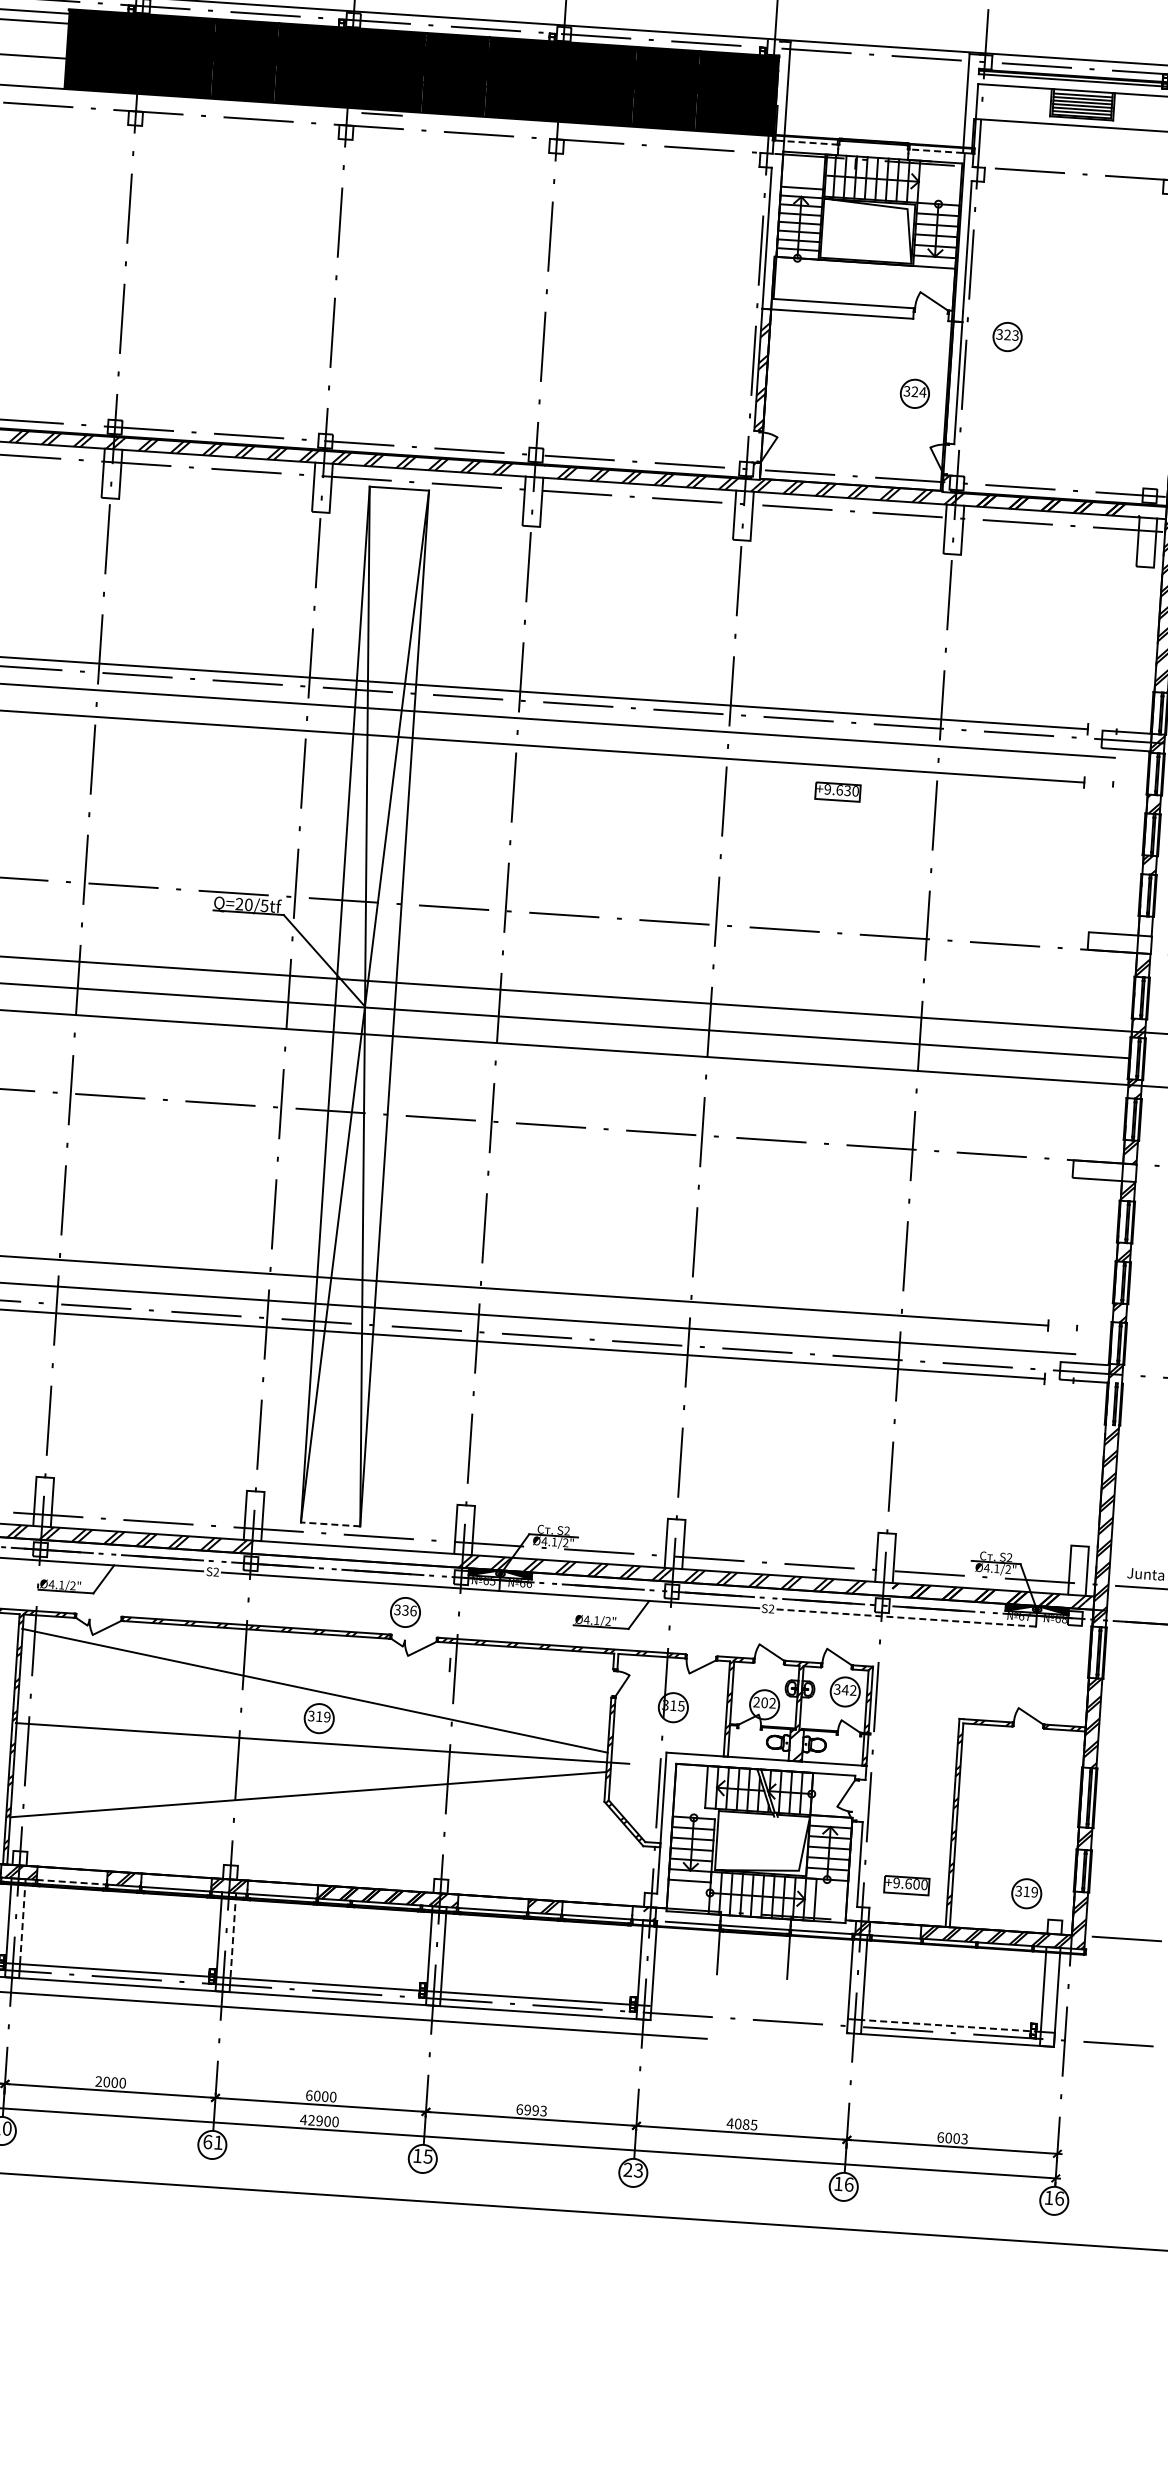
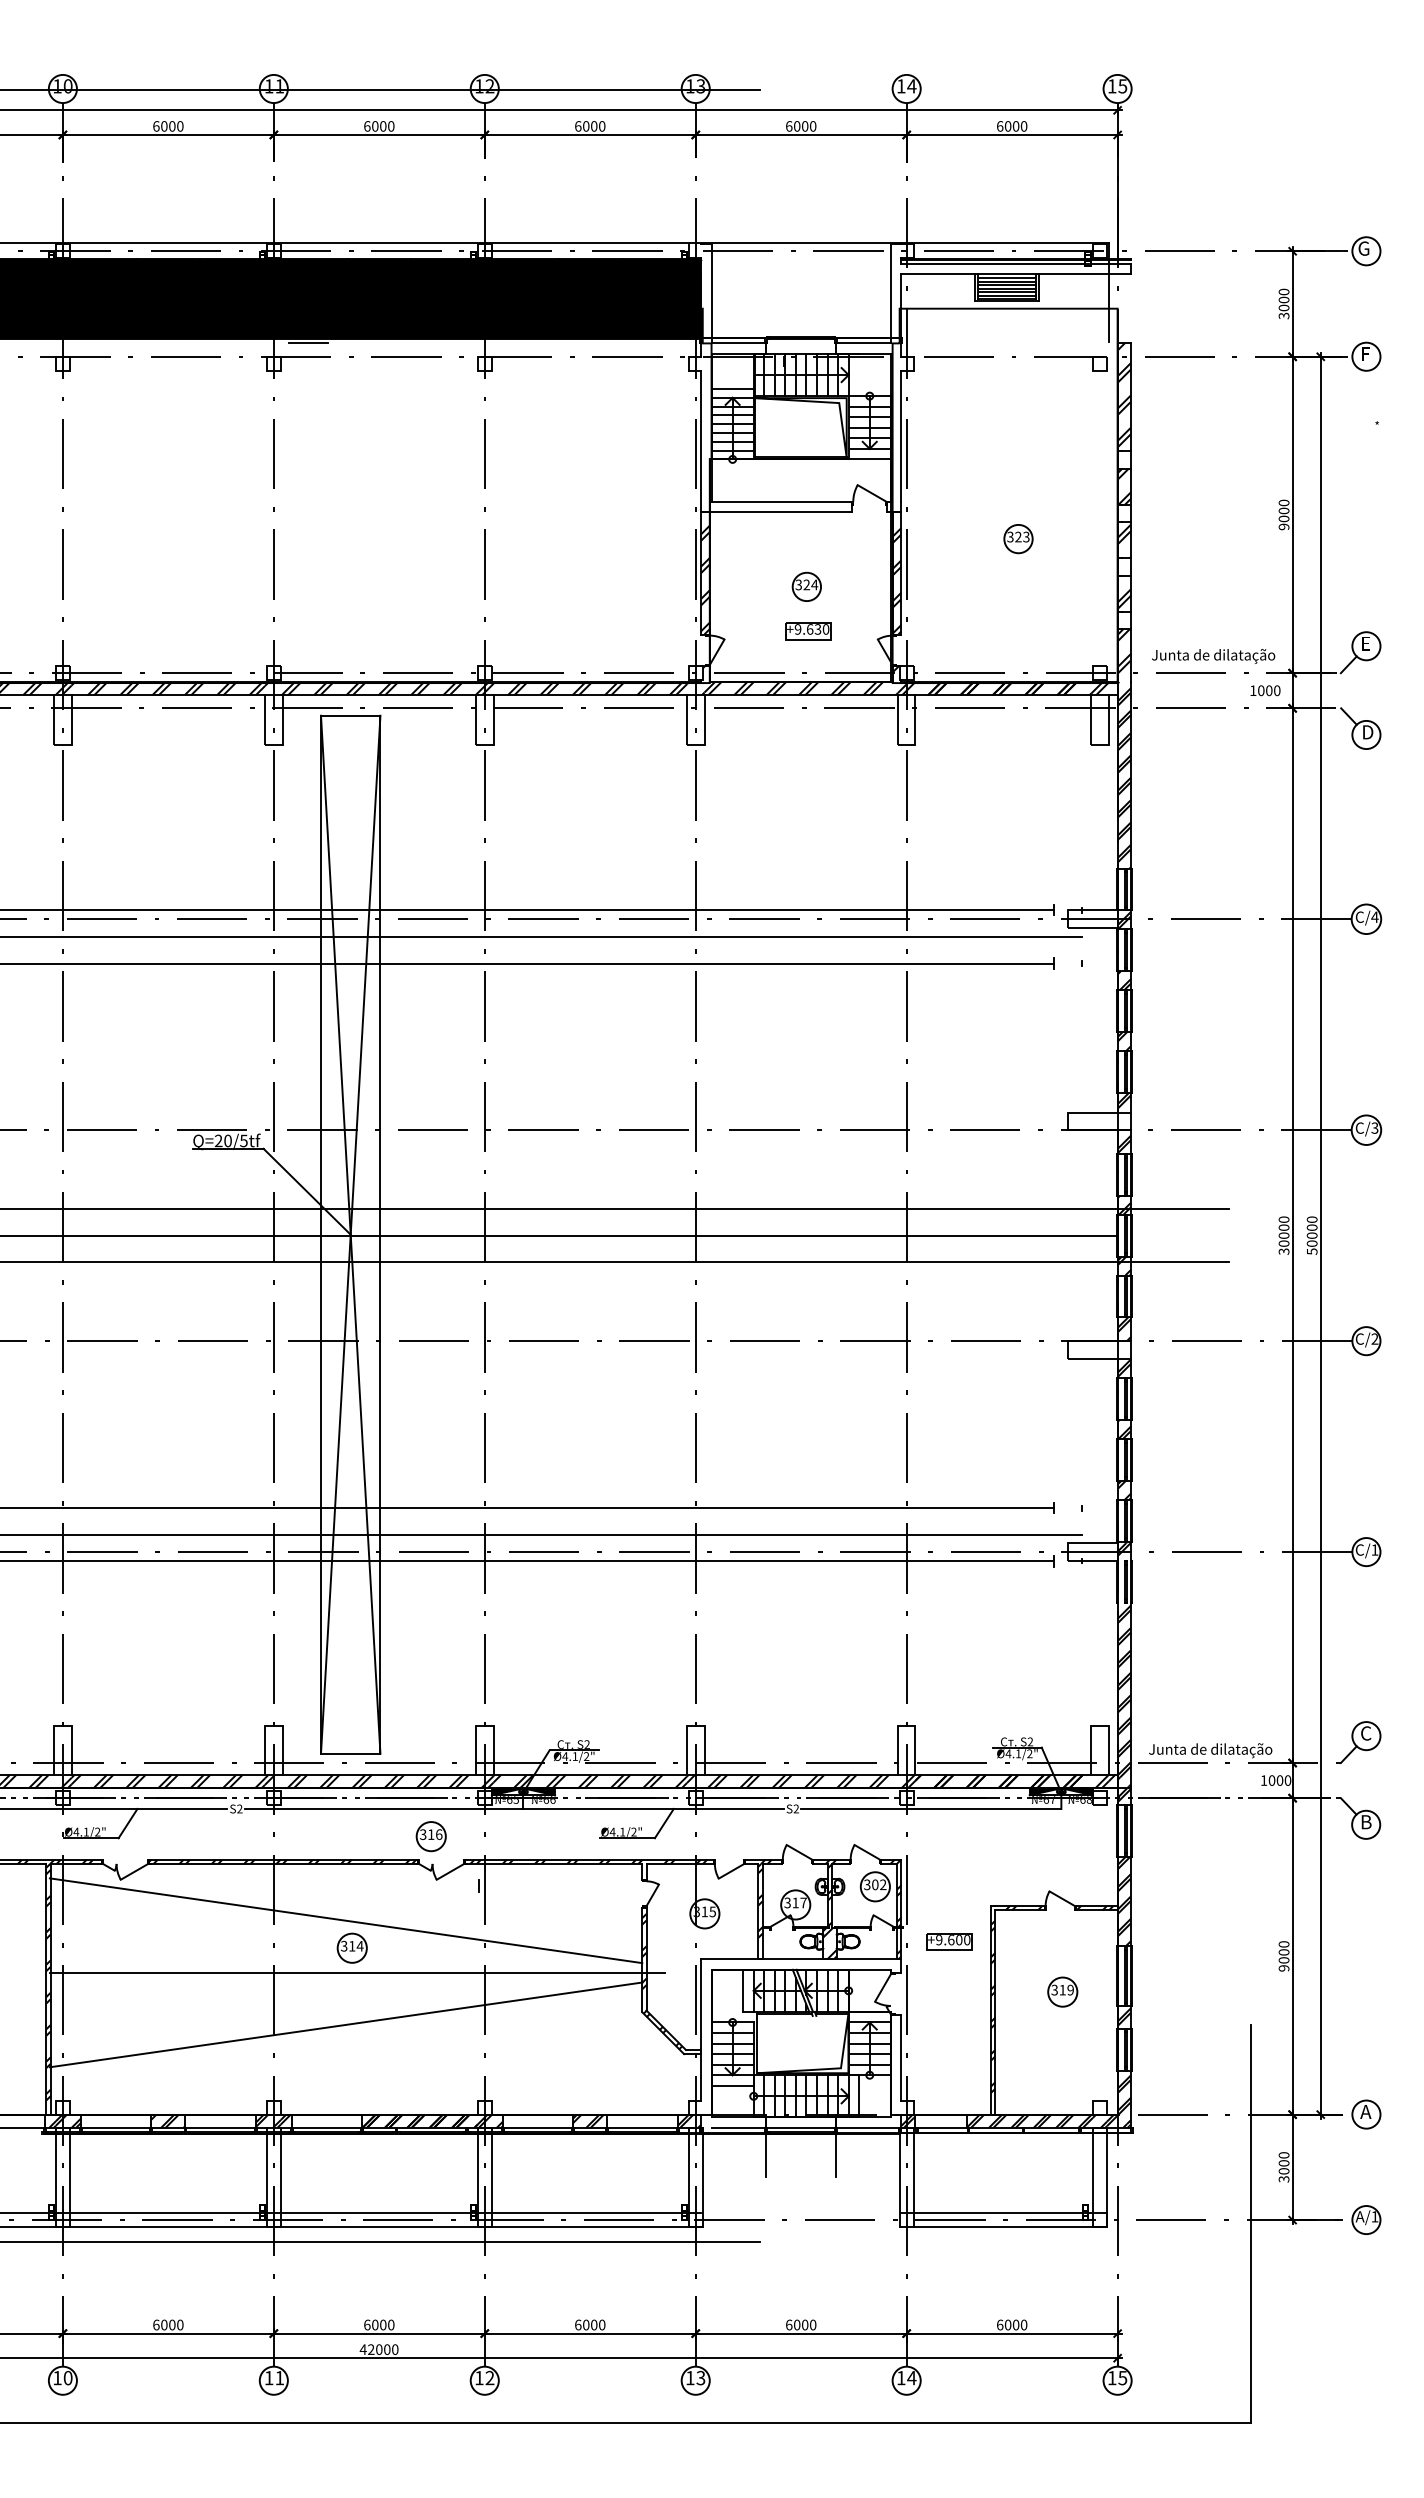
line: (811, 142) -> (738, 343), dashed -> solid
line: (935, 151) -> (863, 343), dashed -> solid
part: (1007, 337) -> (1018, 539), moved
hatch: (952, 389) -> (896, 580), added
part: (914, 393) -> (806, 586), moved
hatch: (534, 470) -> (484, 688), added
hatch: (1148, 511) -> (1099, 688), added
part: (838, 792) -> (808, 631), moved
hatch: (1144, 923) -> (1123, 1100), added
line: (330, 1524) -> (350, 1753), dashed -> solid
hatch: (355, 1553) -> (377, 1781), added
hatch: (885, 1589) -> (908, 1781), added
text: (404, 1610) -> (430, 1834), 336 -> 316
line: (906, 1617) -> (931, 1808), dashed -> solid
text: (844, 1689) -> (874, 1884), 342 -> 302
text: (764, 1702) -> (795, 1902), 202 -> 317
text: (326, 1716) -> (359, 1945), 319 -> 314
line: (72, 1881) -> (116, 2127), dashed -> solid
part: (906, 1885) -> (949, 1941), moved
part: (1026, 1893) -> (1062, 1991), moved
hatch: (637, 1912) -> (682, 2120), added
line: (22, 1921) -> (69, 2170), dashed -> solid
line: (232, 1935) -> (280, 2170), dashed -> solid
line: (951, 2026) -> (1003, 2213), dashed -> solid
text: (98, 2081) -> (156, 2324), 2000 -> 6000
text: (535, 2111) -> (594, 2325), 6993 -> 6000
text: (319, 2120) -> (379, 2349), 42900 -> 42000
text: (741, 2123) -> (800, 2324), 4085 -> 6000
text: (964, 2138) -> (1023, 2324), 6003 -> 6000
text: (208, 2141) -> (269, 2377), 61 -> 11
text: (427, 2156) -> (489, 2377), 15 -> 12
text: (628, 2169) -> (690, 2377), 23 -> 13
text: (848, 2183) -> (911, 2377), 16 -> 14
text: (1059, 2197) -> (1122, 2377), 16 -> 15

